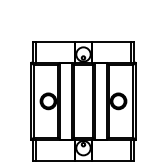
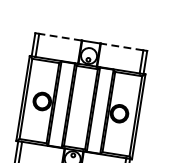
line: (54, 41) -> (59, 36), solid -> dashed
line: (111, 41) -> (122, 46), solid -> dashed

